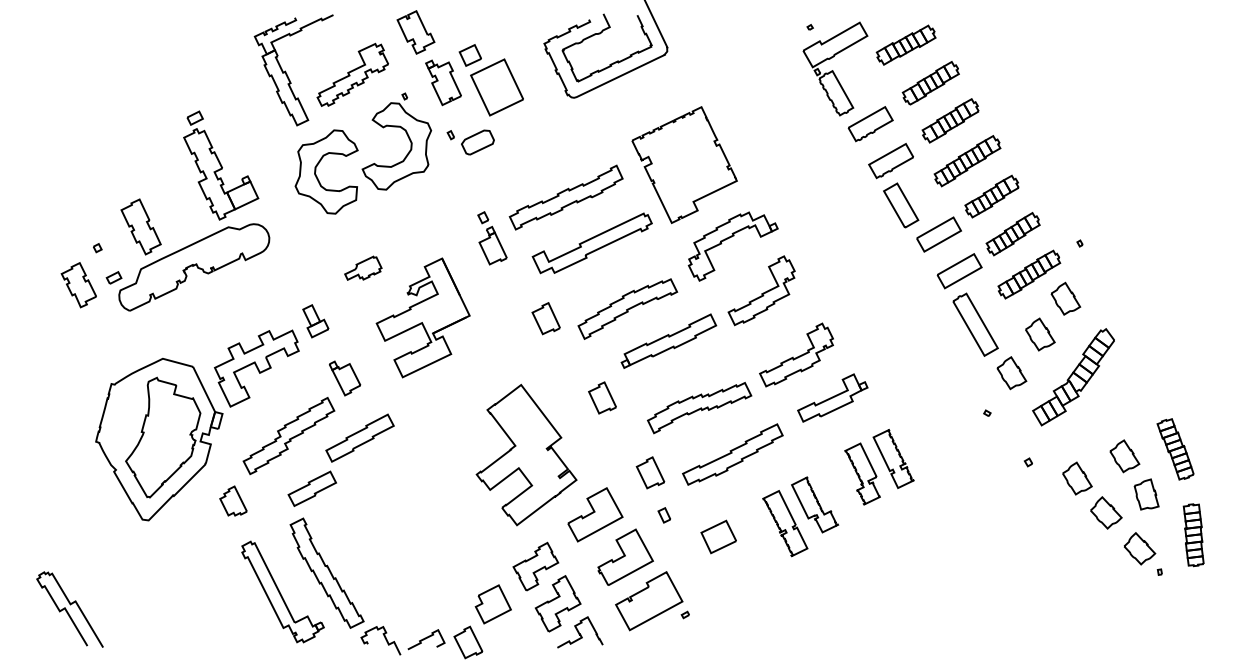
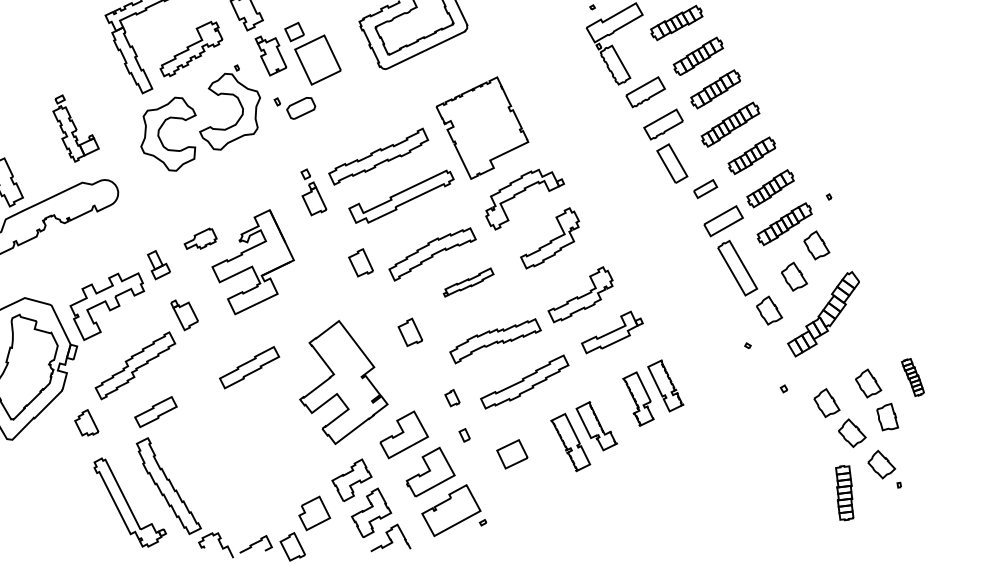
part: (221, 165) -> (76, 128), size x0.7
part: (938, 234) -> (705, 189), size x0.6
part: (363, 267) -> (200, 238), moved
part: (668, 340) -> (468, 282), size x0.6
part: (359, 437) -> (249, 367), moved
part: (1175, 449) -> (912, 377), size x0.7
part: (650, 472) -> (452, 397), size x0.6
part: (1193, 535) -> (844, 493), moved

